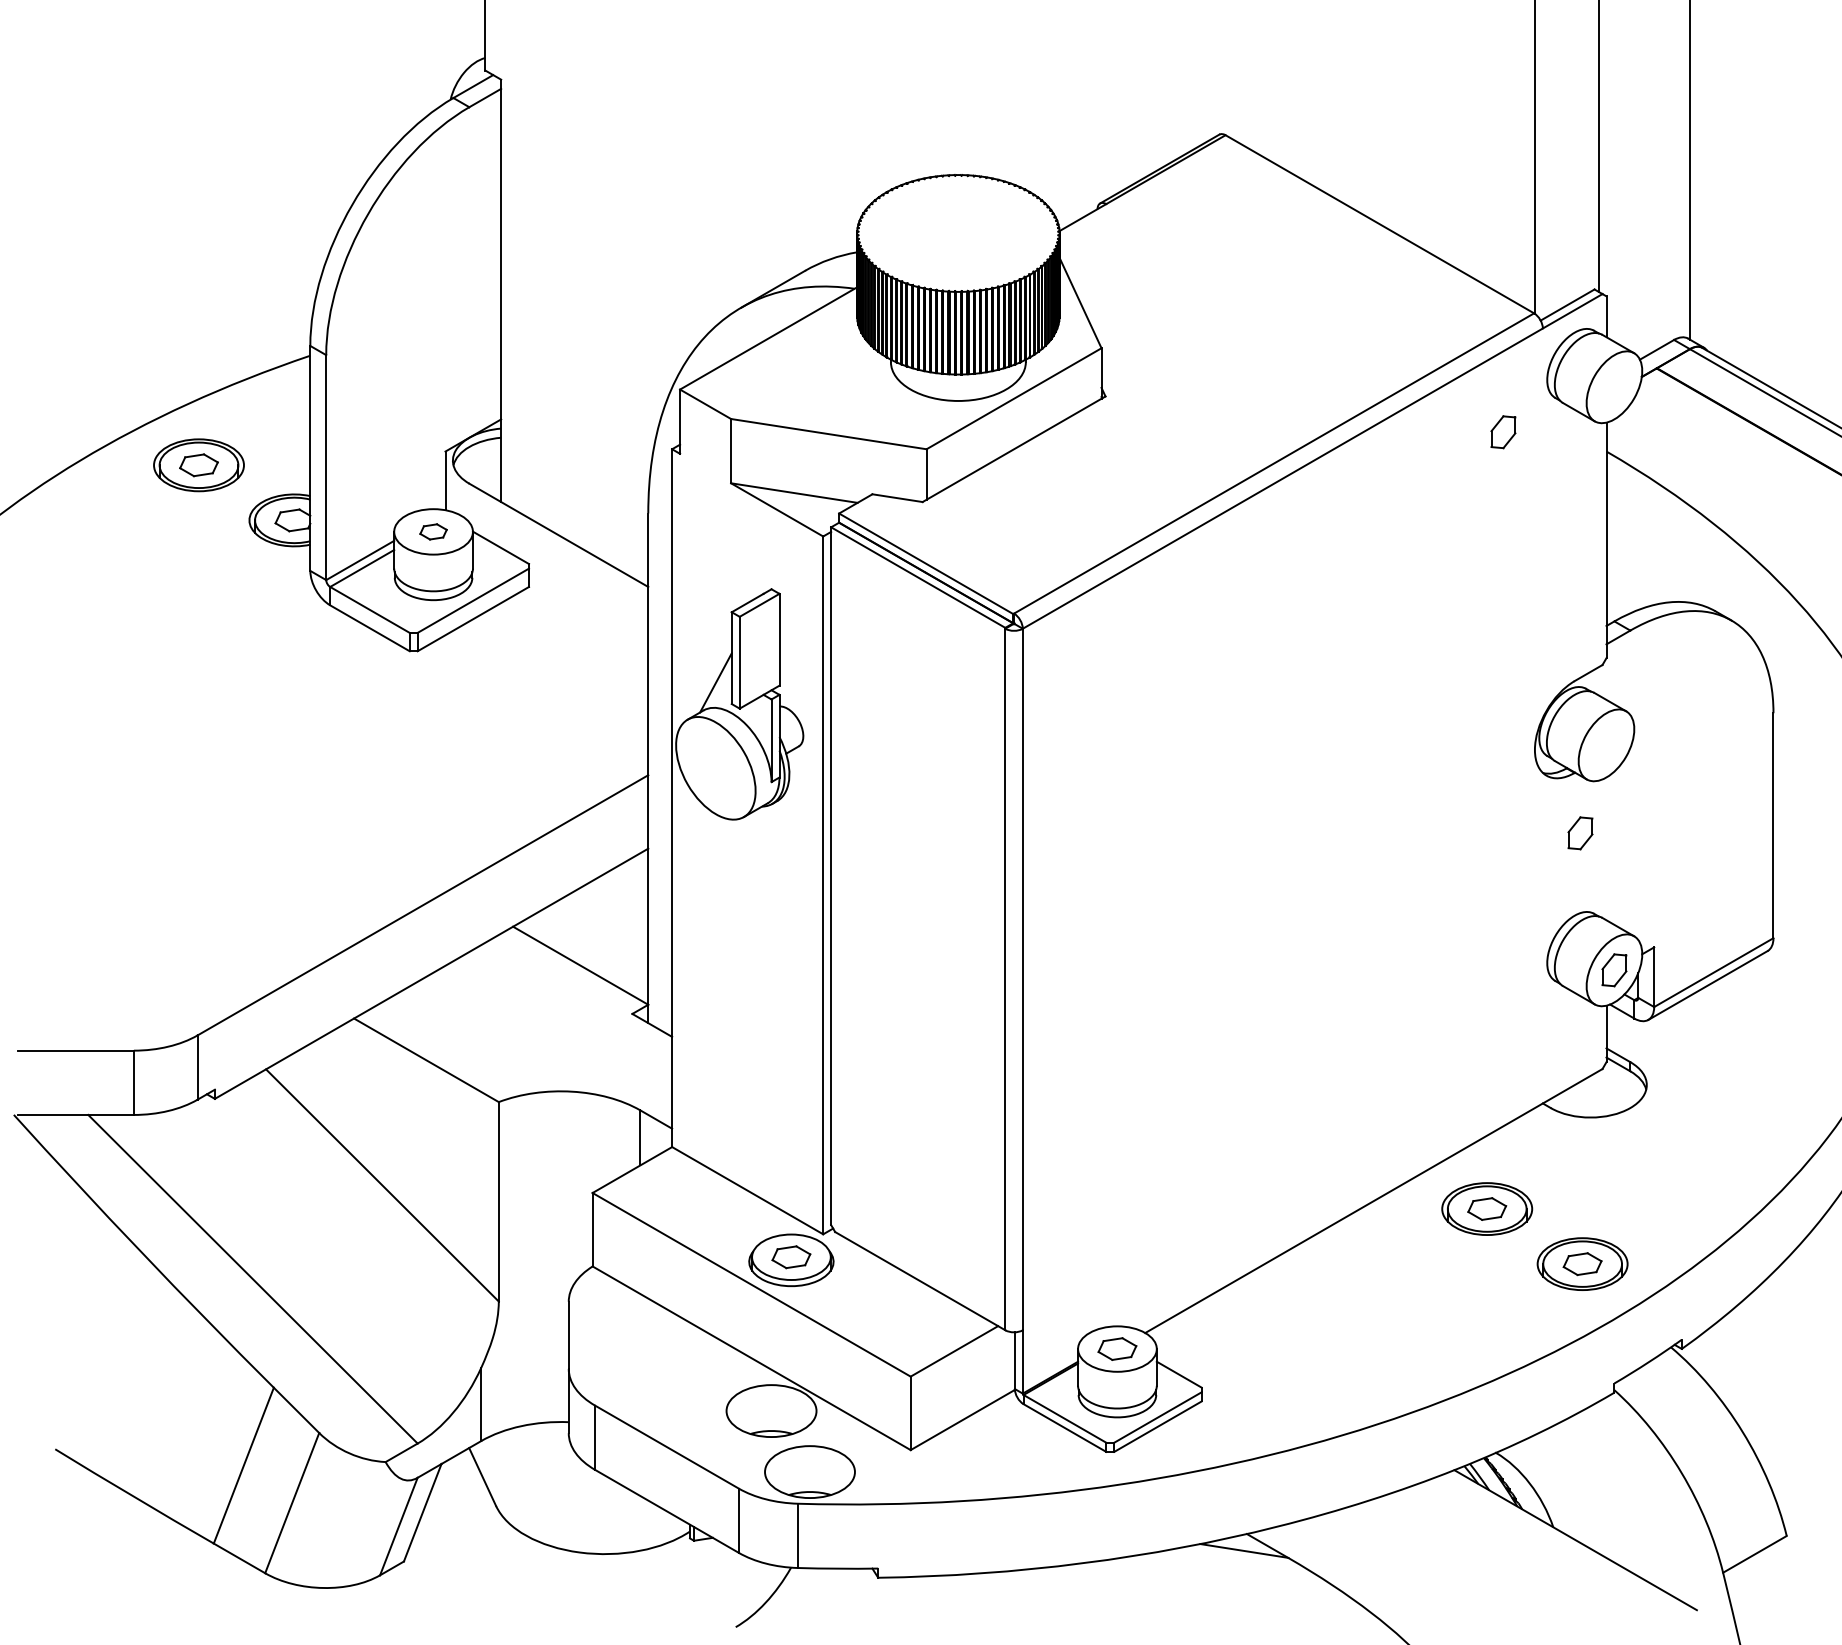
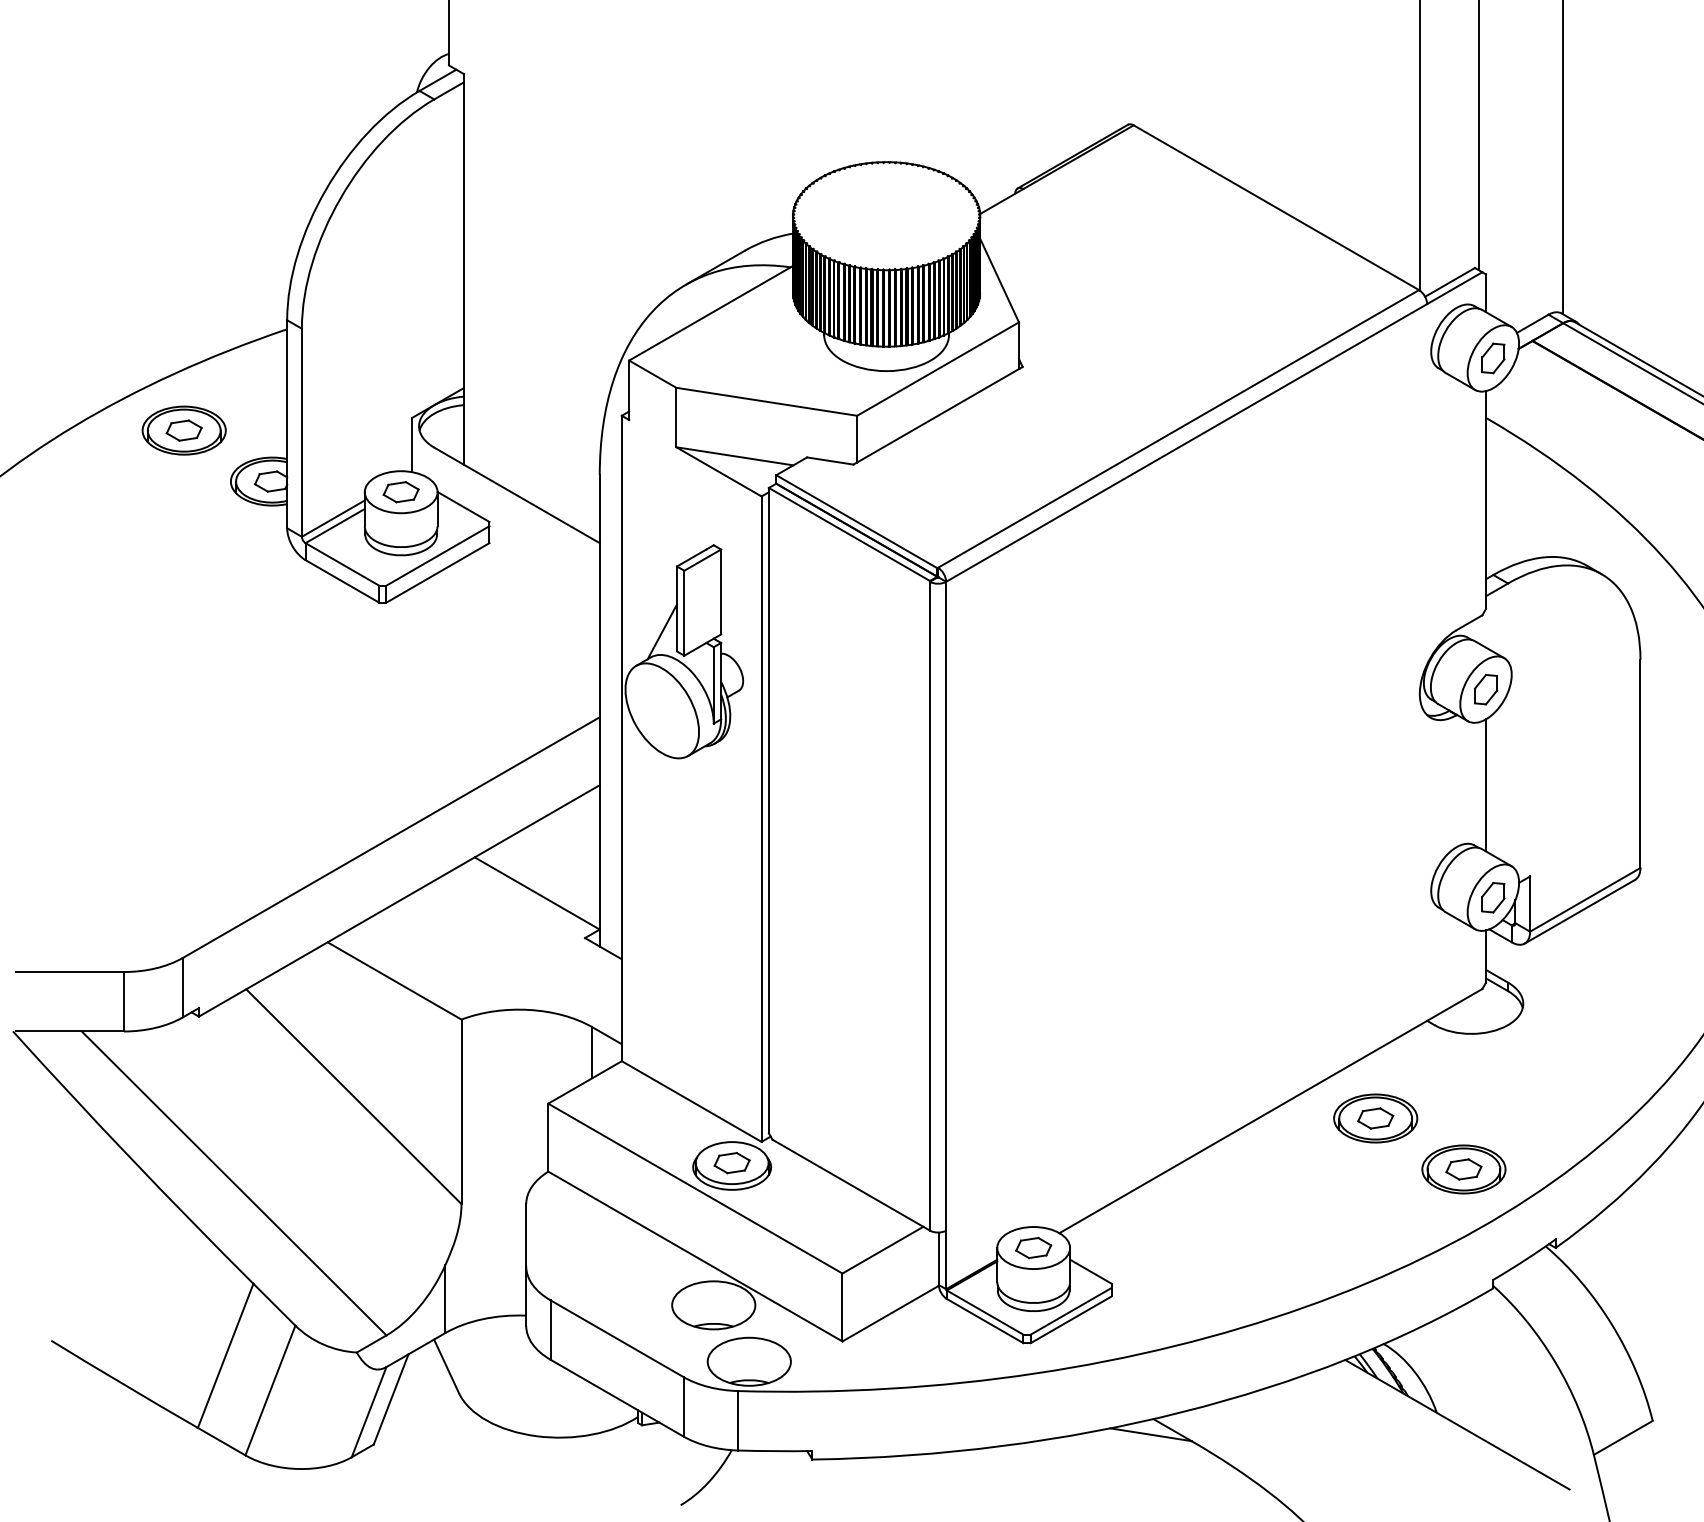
part: (1503, 432) -> (1493, 358), moved
part: (433, 531) -> (401, 491), size x1.43
part: (1580, 833) -> (1486, 689), moved
line: (1606, 848) -> (1486, 785), added

